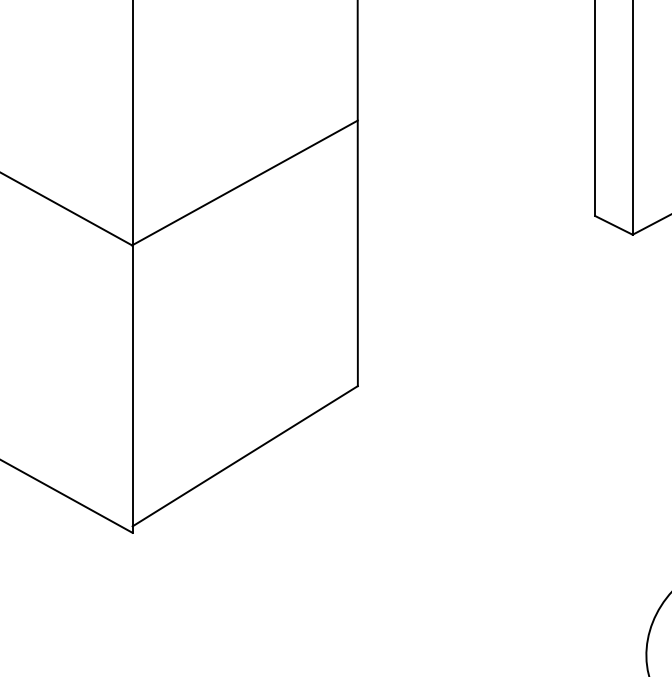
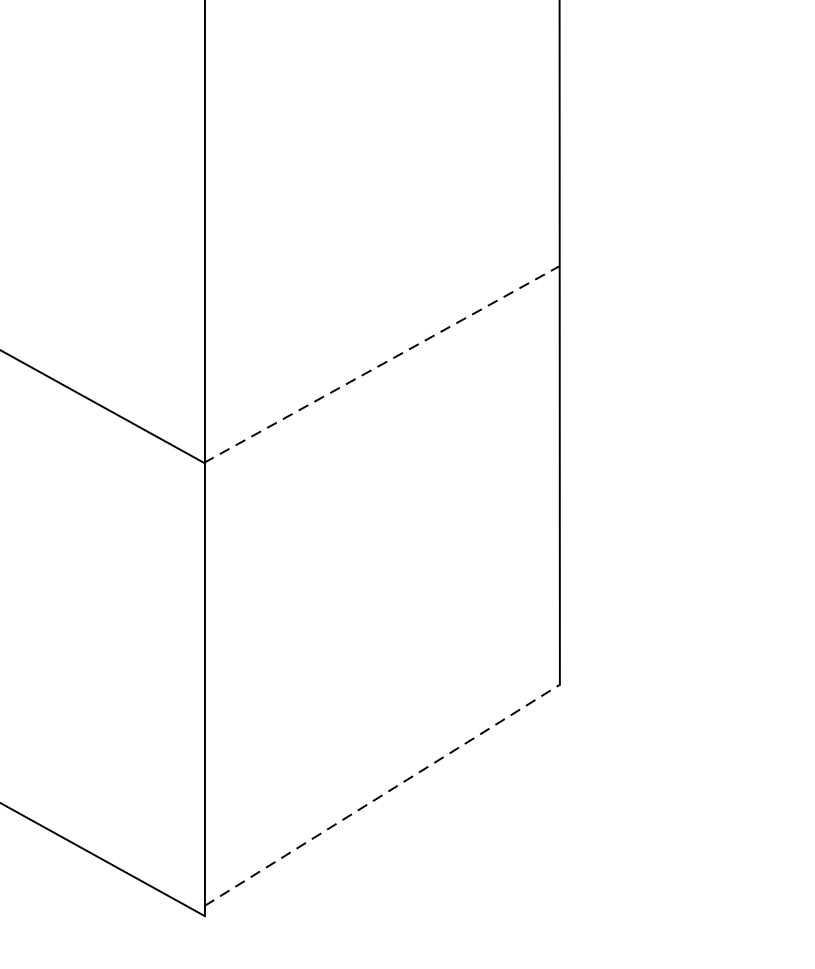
line: (244, 183) -> (381, 365), solid -> dashed
line: (245, 456) -> (382, 795), solid -> dashed

